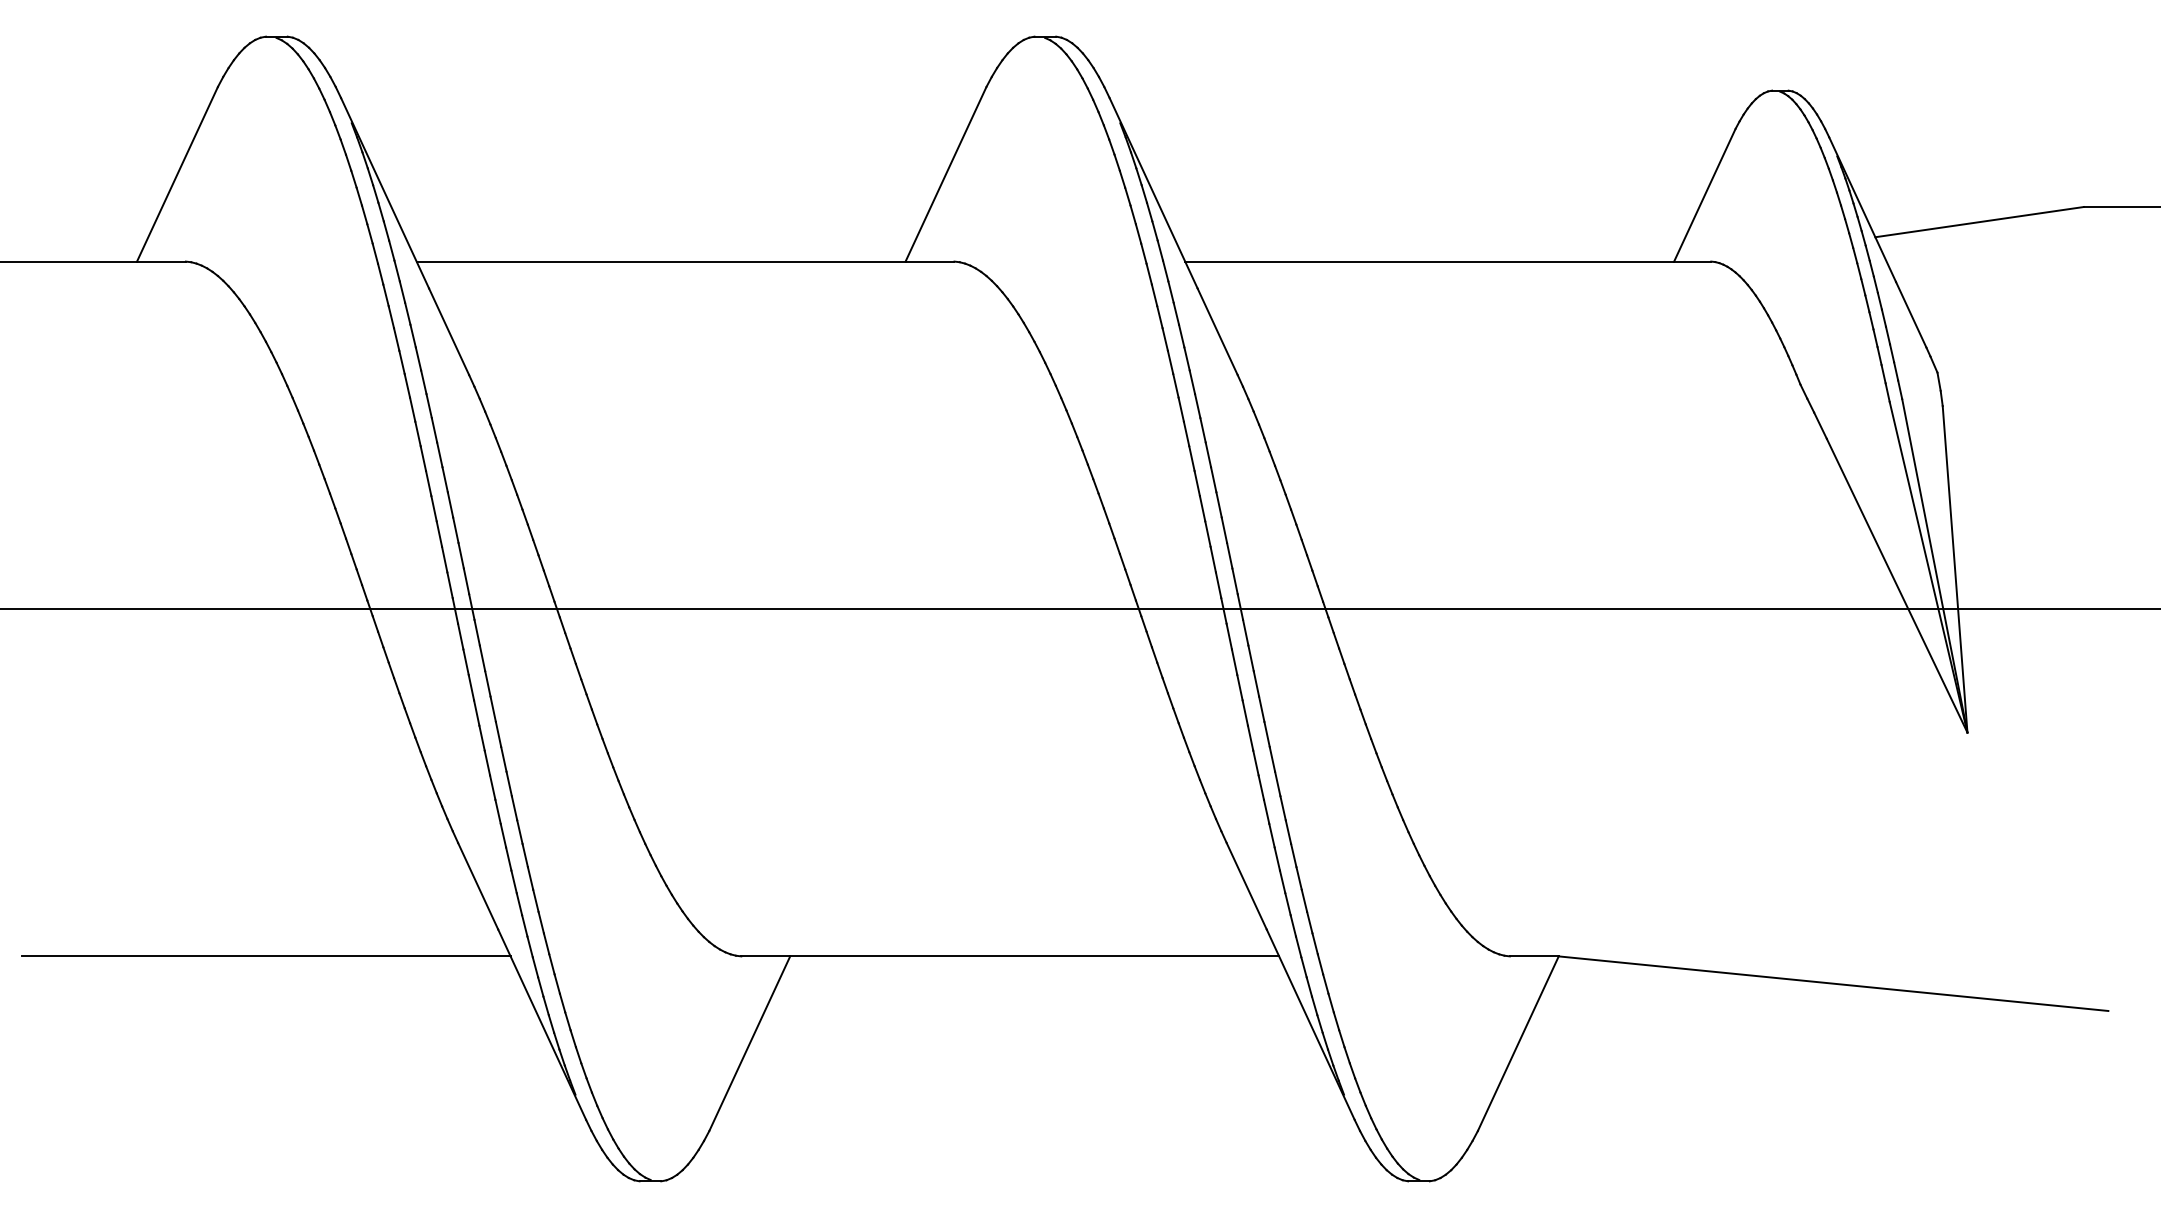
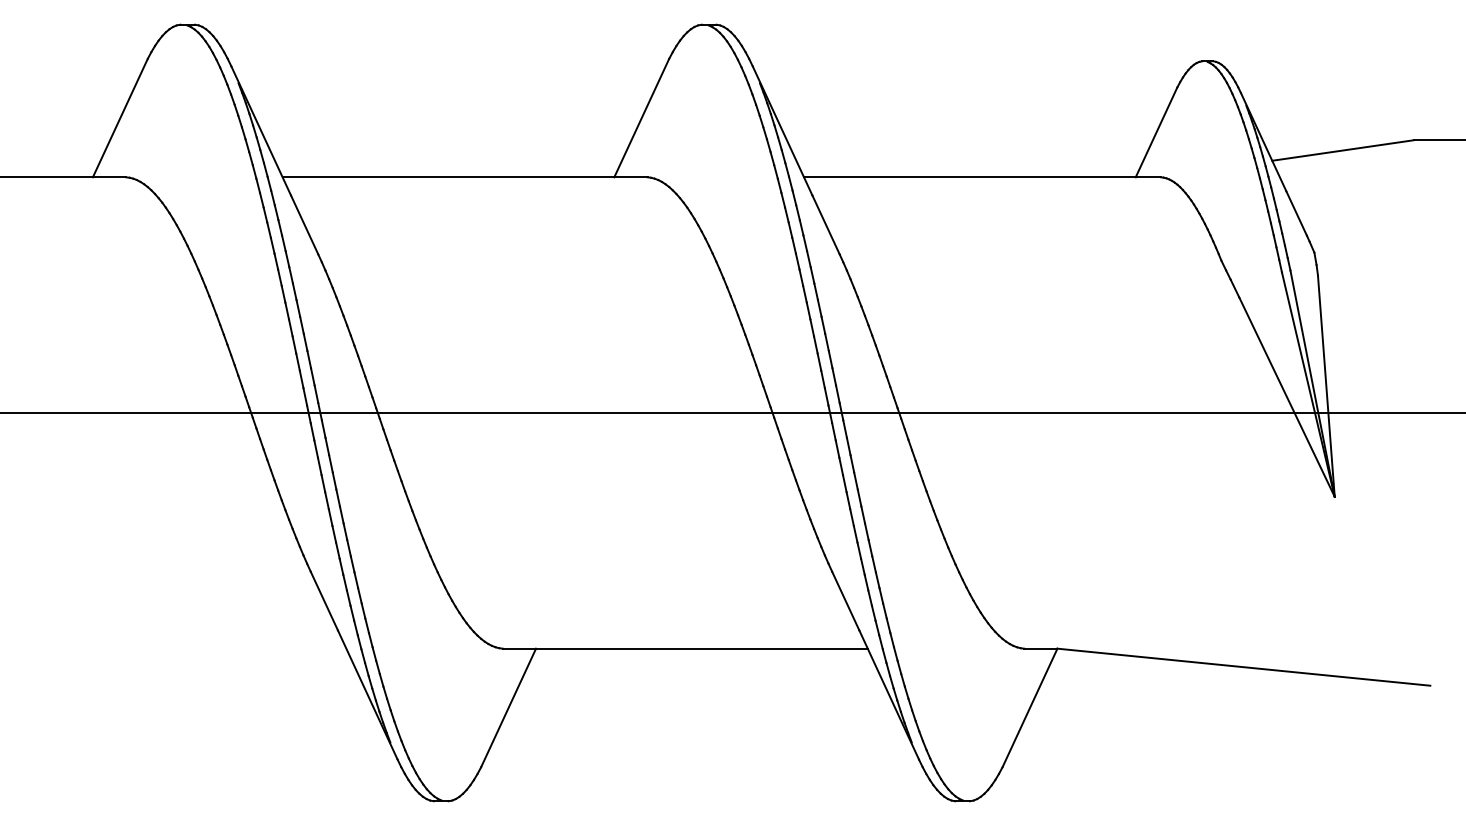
line: (266, 956) -> (180, 648), removed

